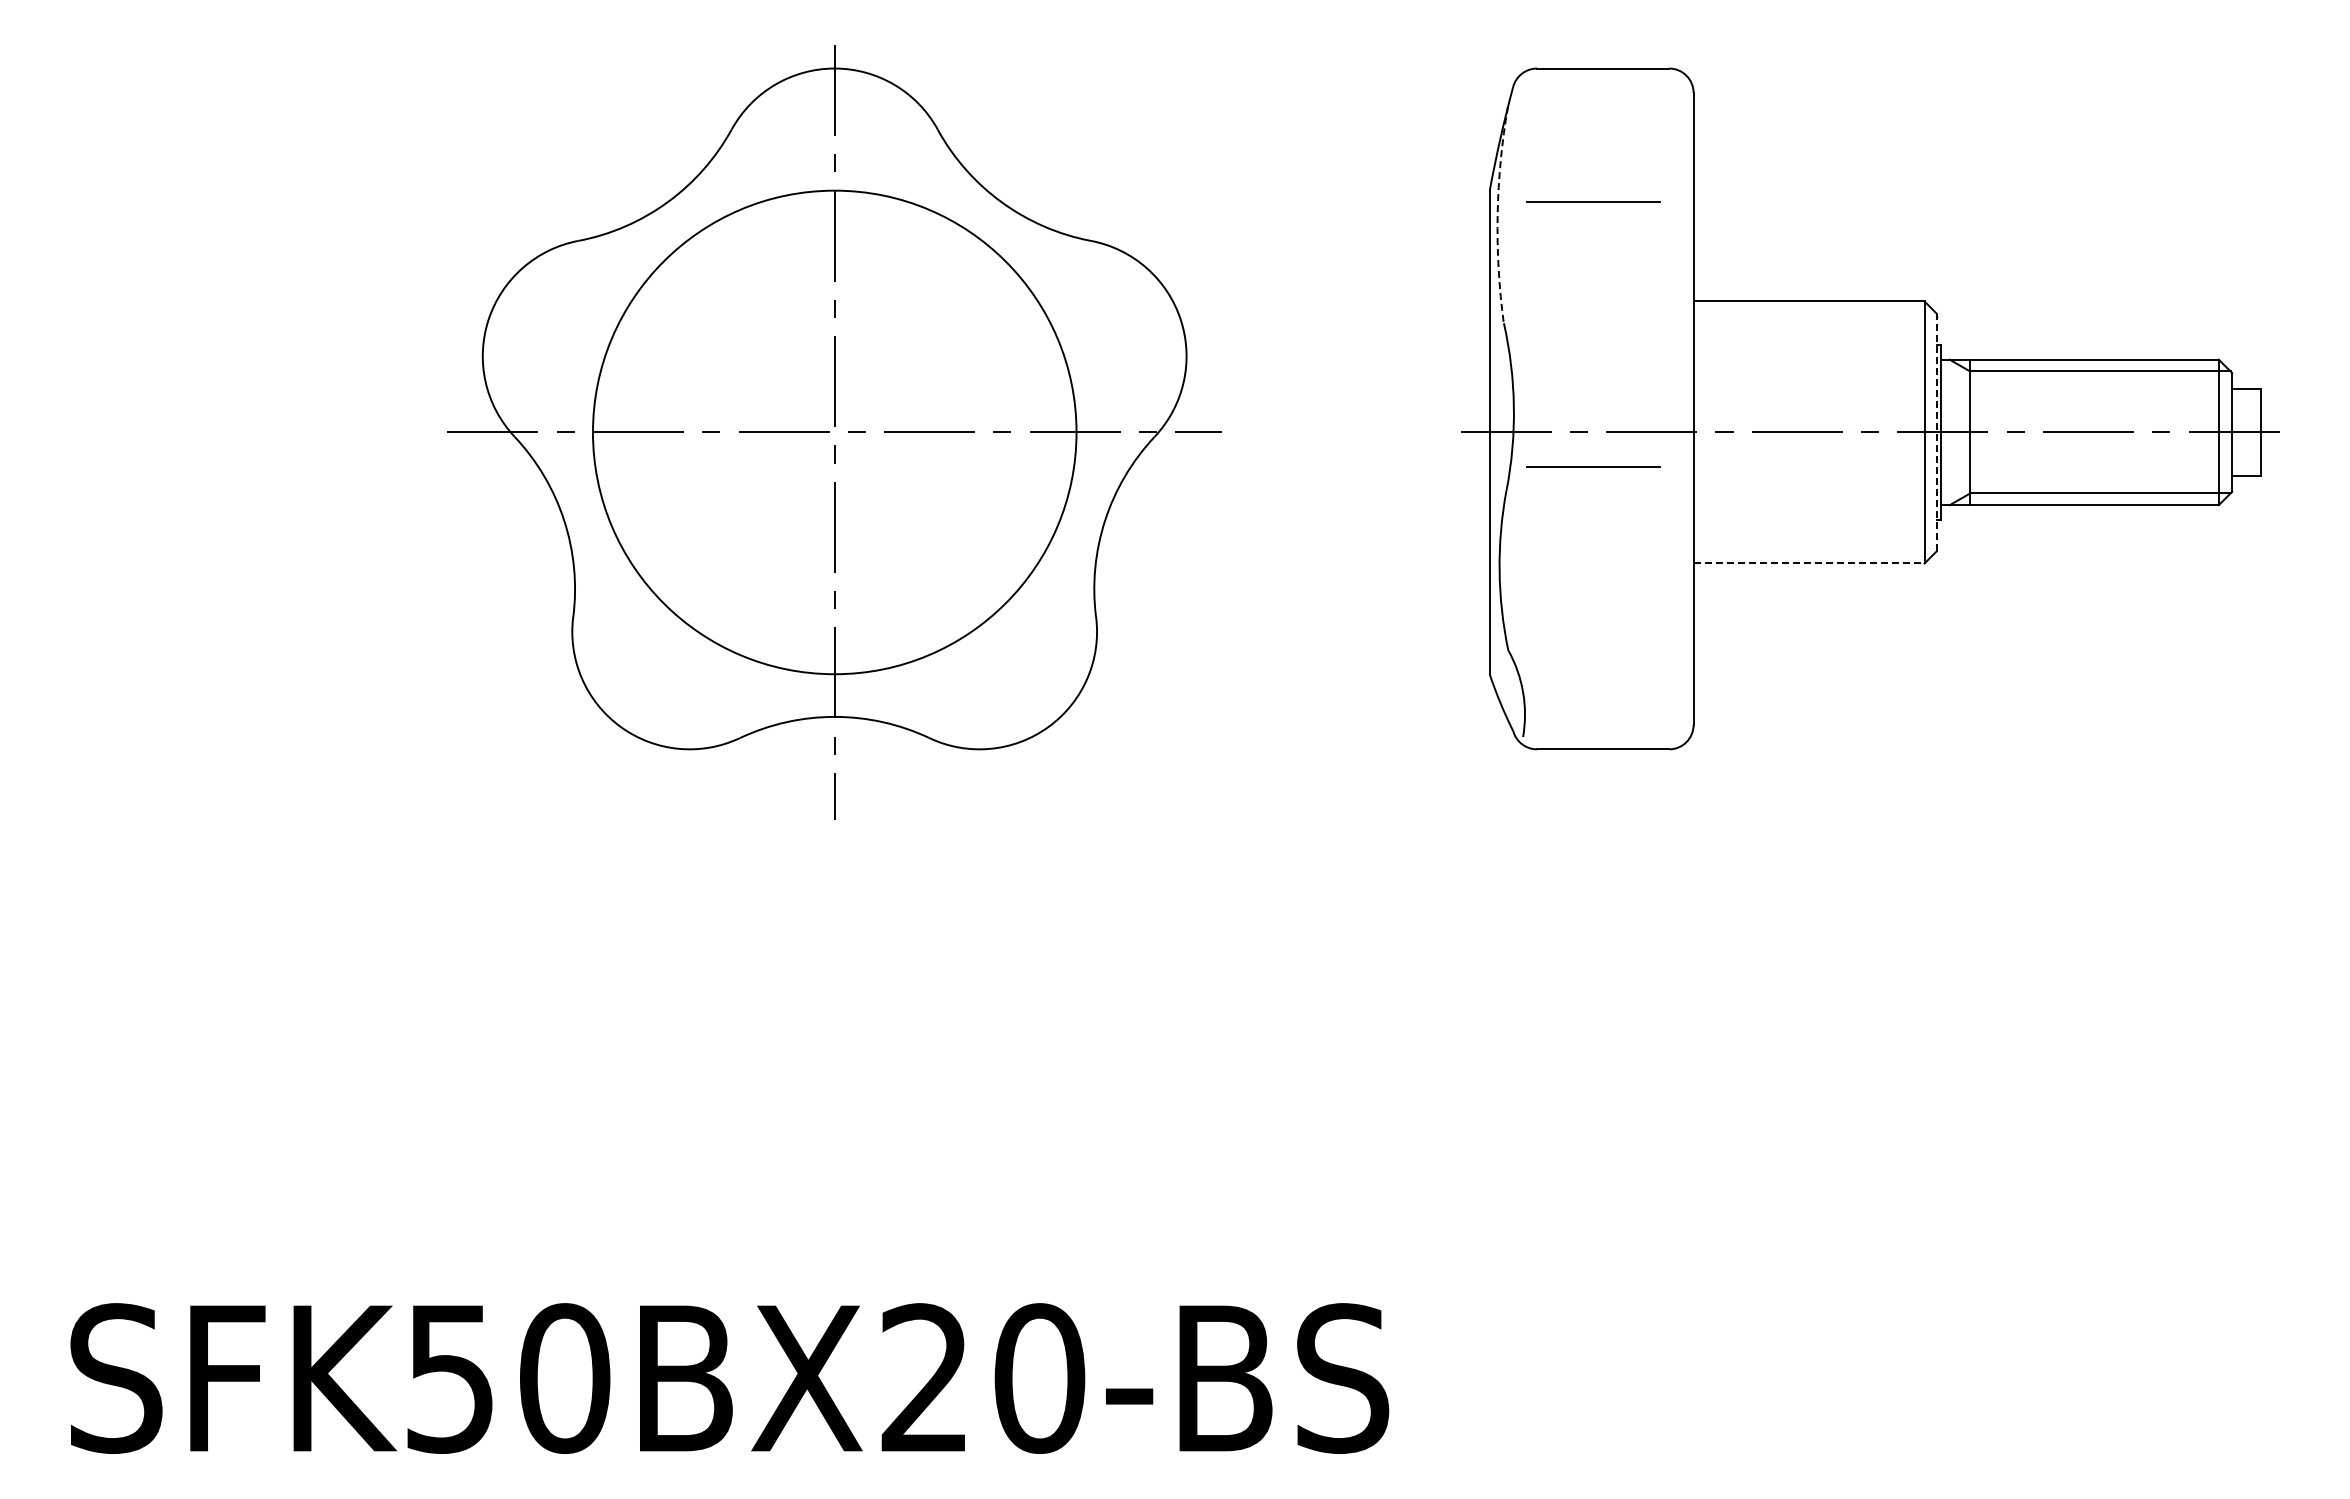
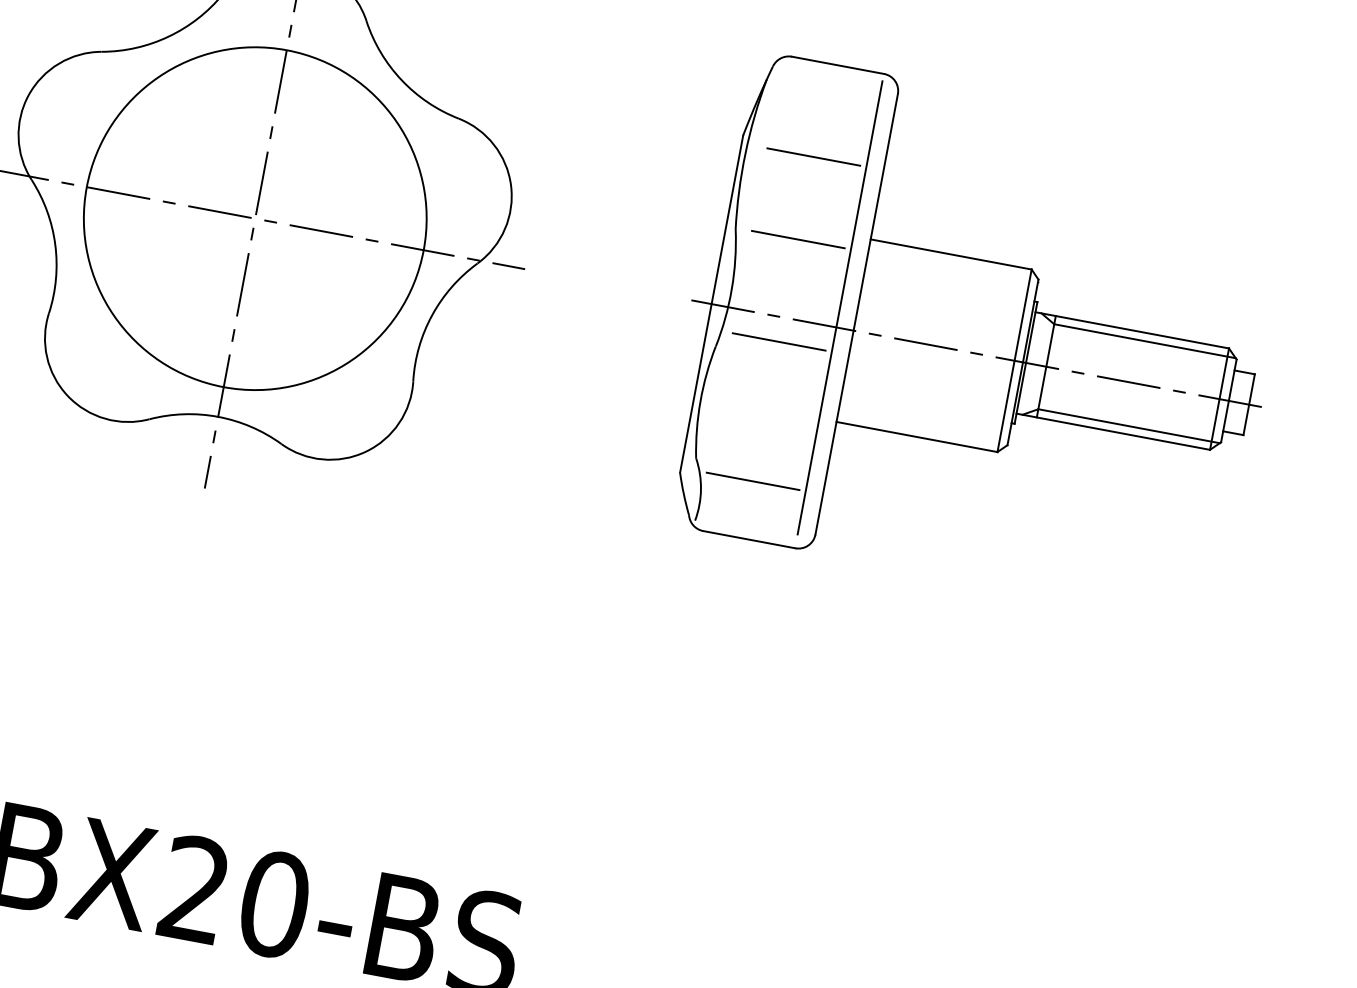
arc: (1497, 214) -> (745, 153), dashed -> solid
line: (1592, 320) -> (797, 239), added
line: (1668, 404) -> (839, 307), added
line: (1936, 432) -> (1022, 362), dashed -> solid
line: (1809, 563) -> (917, 437), dashed -> solid
line: (1592, 667) -> (752, 481), added

